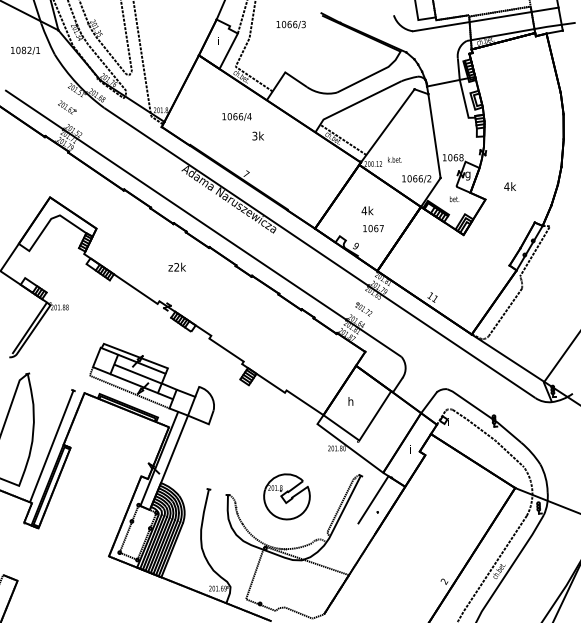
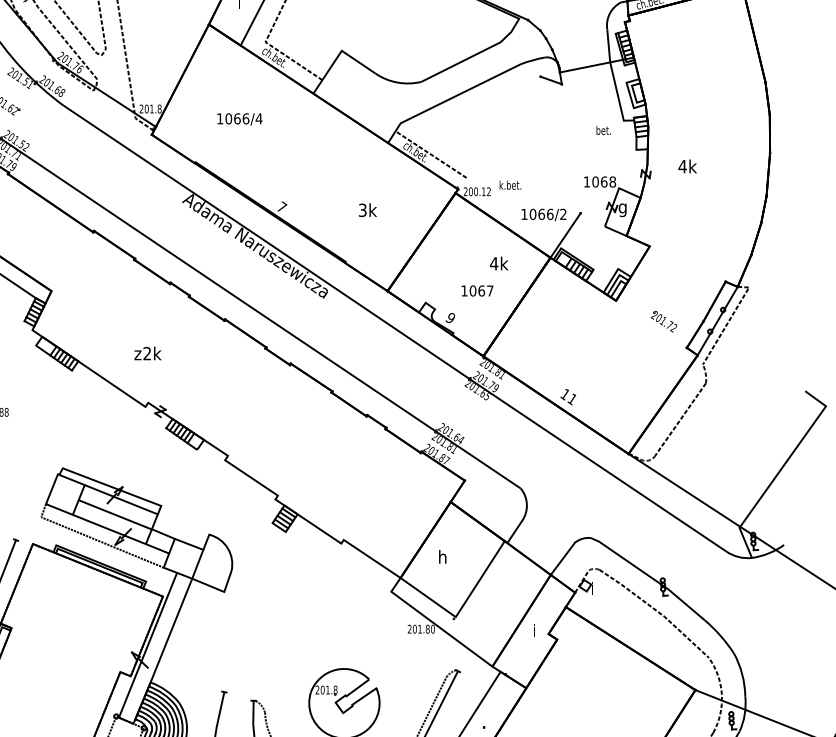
text: (236, 116) -> (239, 118), moved
line: (387, 125) -> (499, 132), removed
text: (257, 135) -> (366, 209), moved
line: (434, 136) -> (571, 149), removed
text: (509, 186) -> (686, 166), moved
text: (454, 199) -> (603, 130), moved
text: (367, 210) -> (499, 263), moved
text: (176, 266) -> (146, 352), moved
part: (363, 309) -> (663, 321), moved

